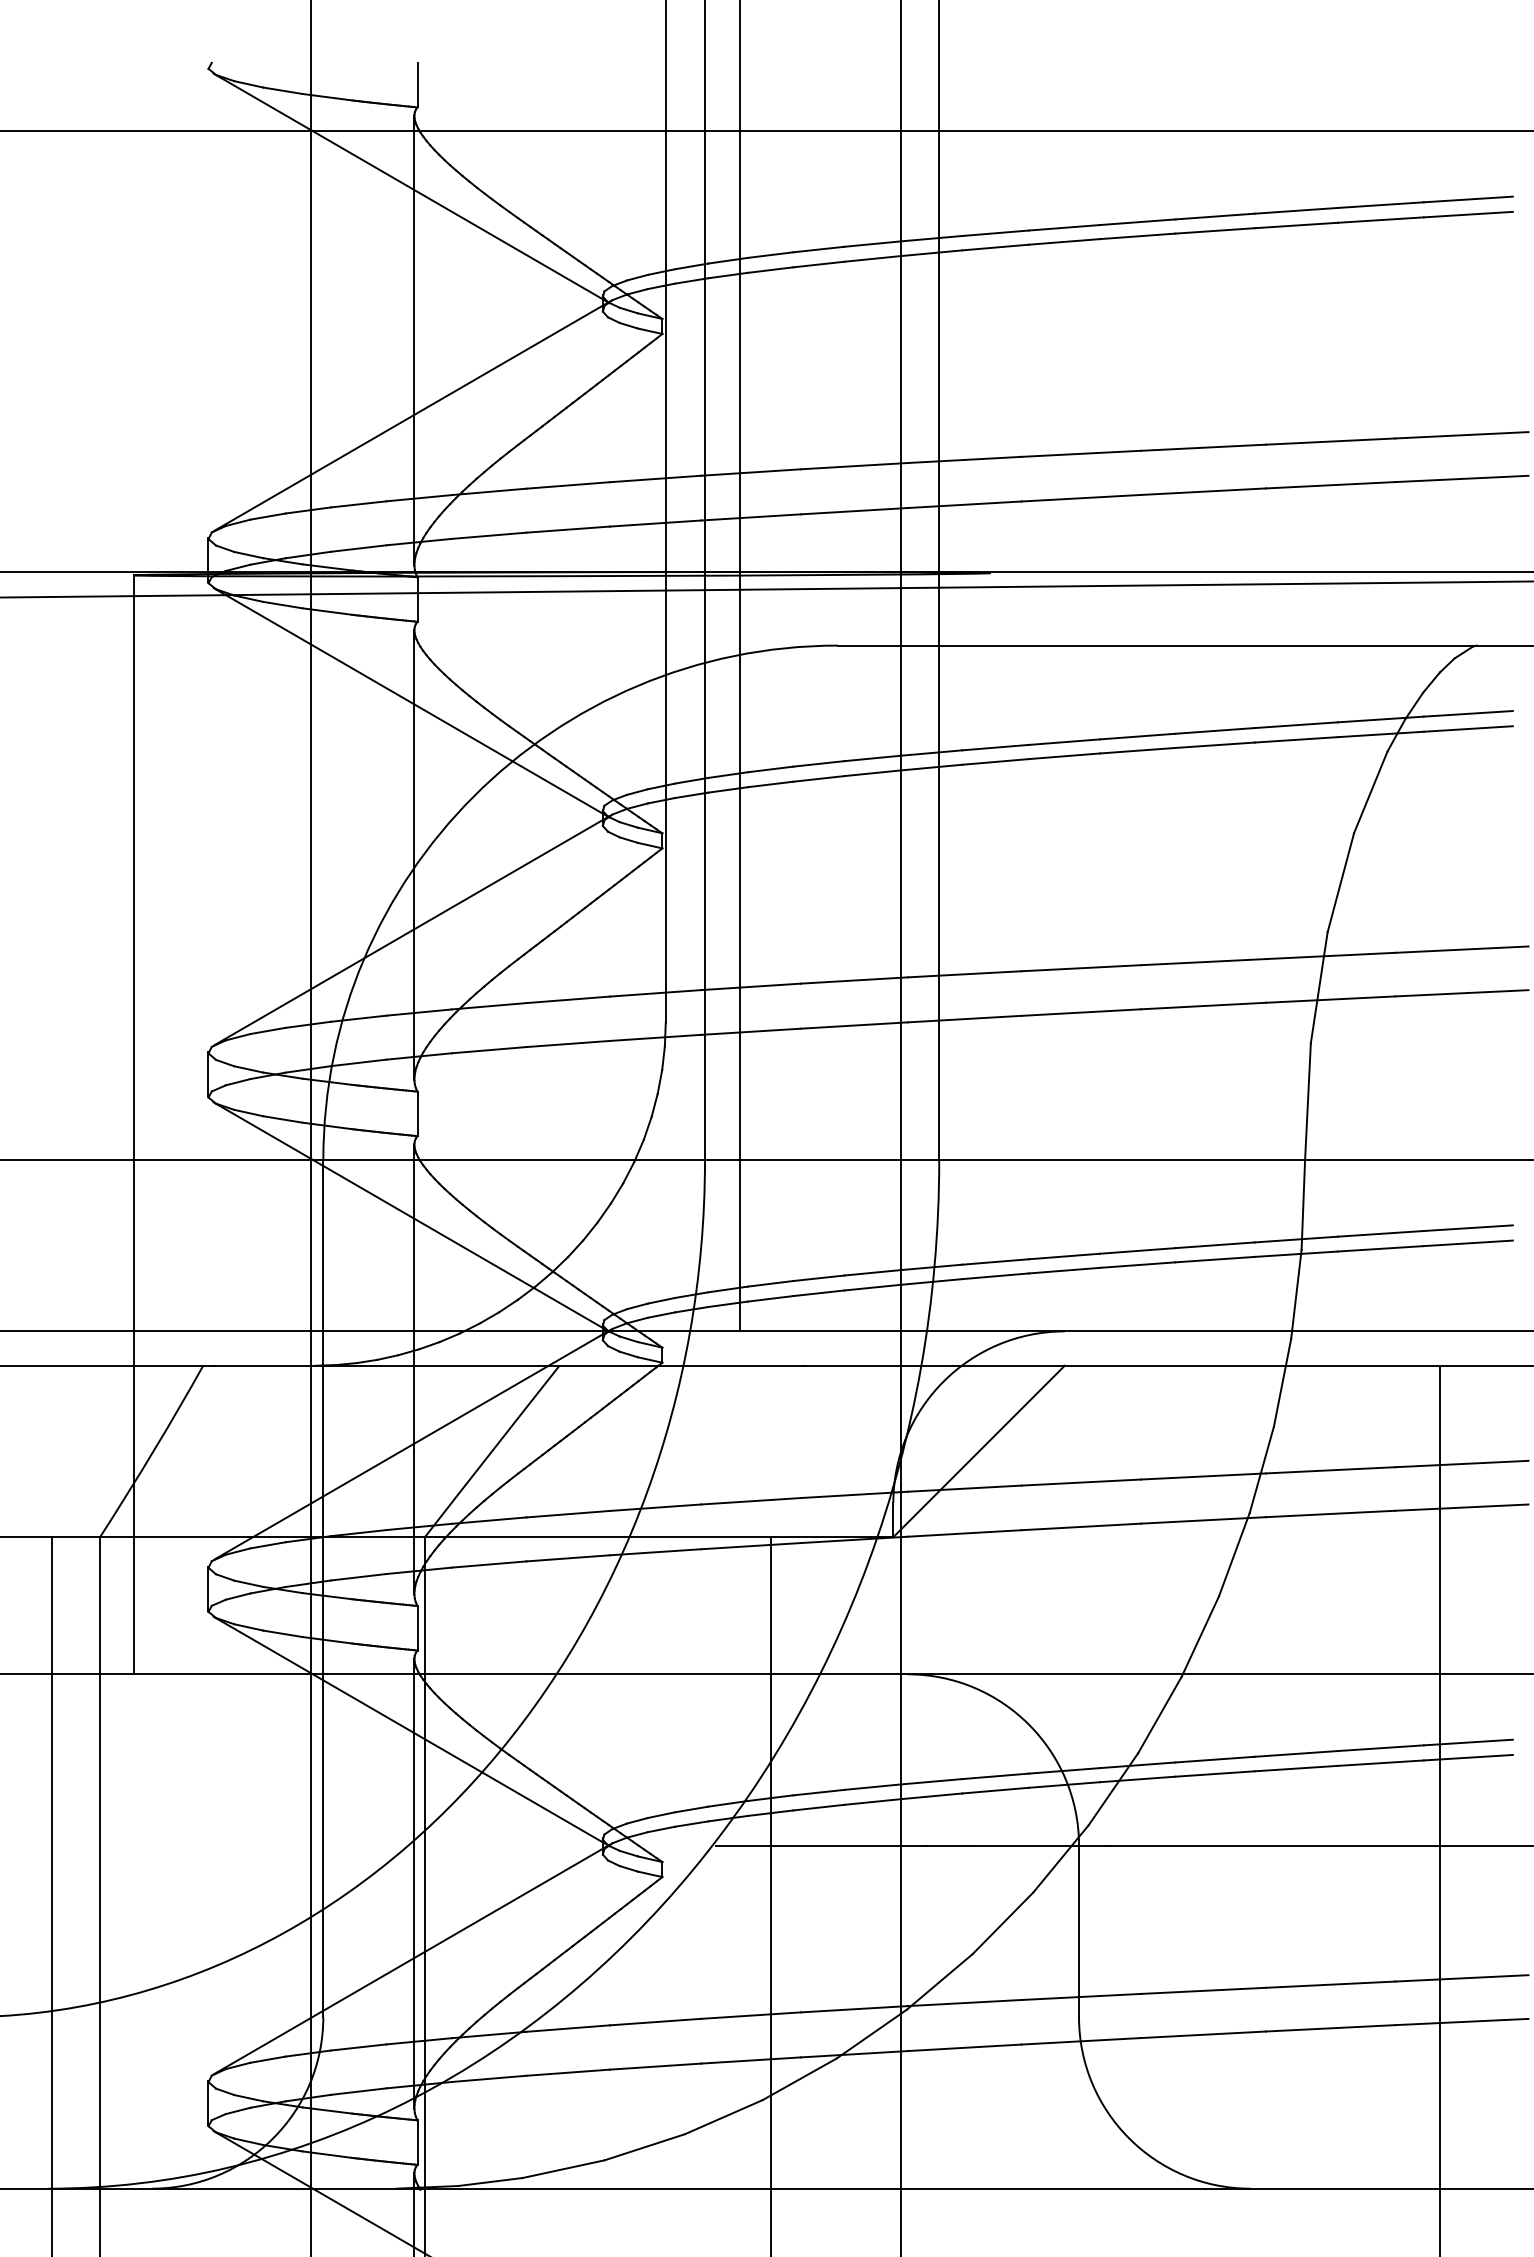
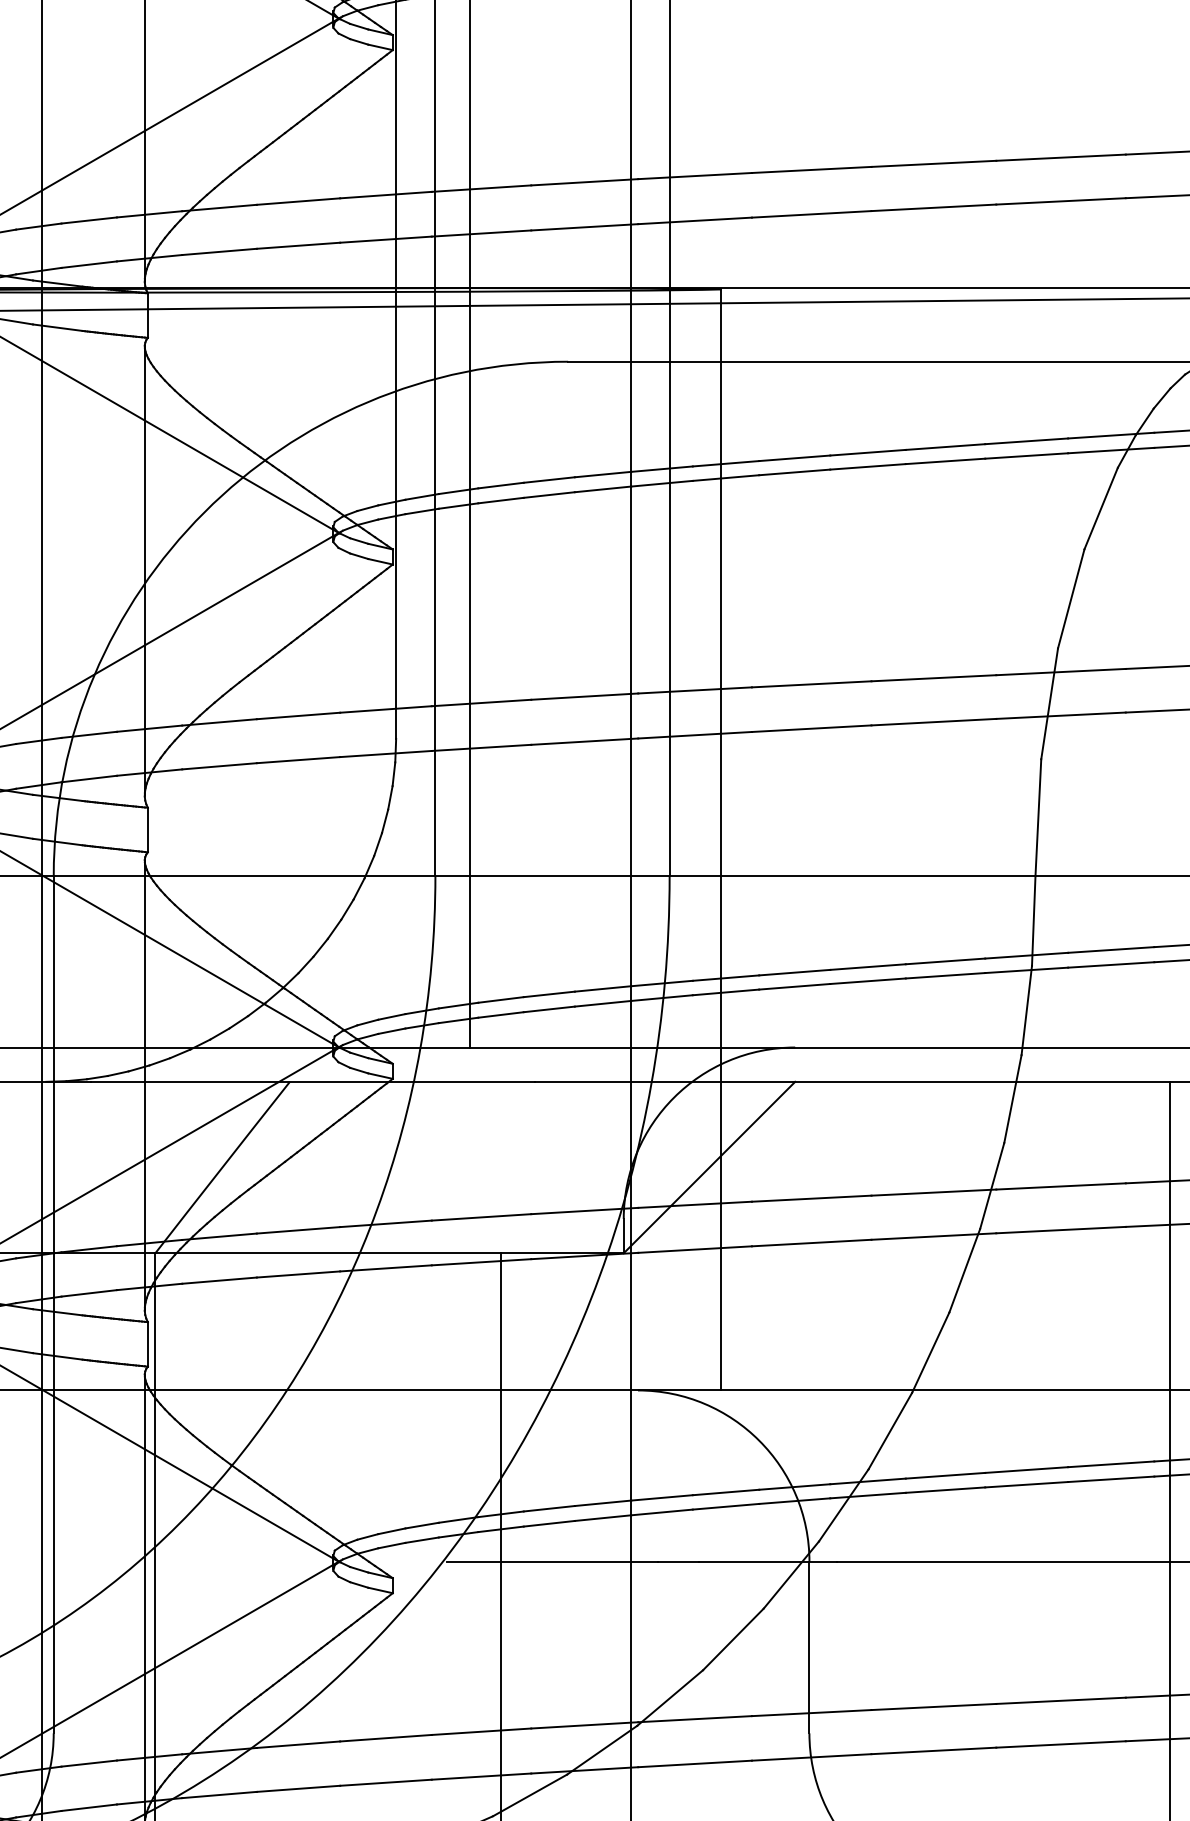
line: (990, 1123) -> (720, 839), added

